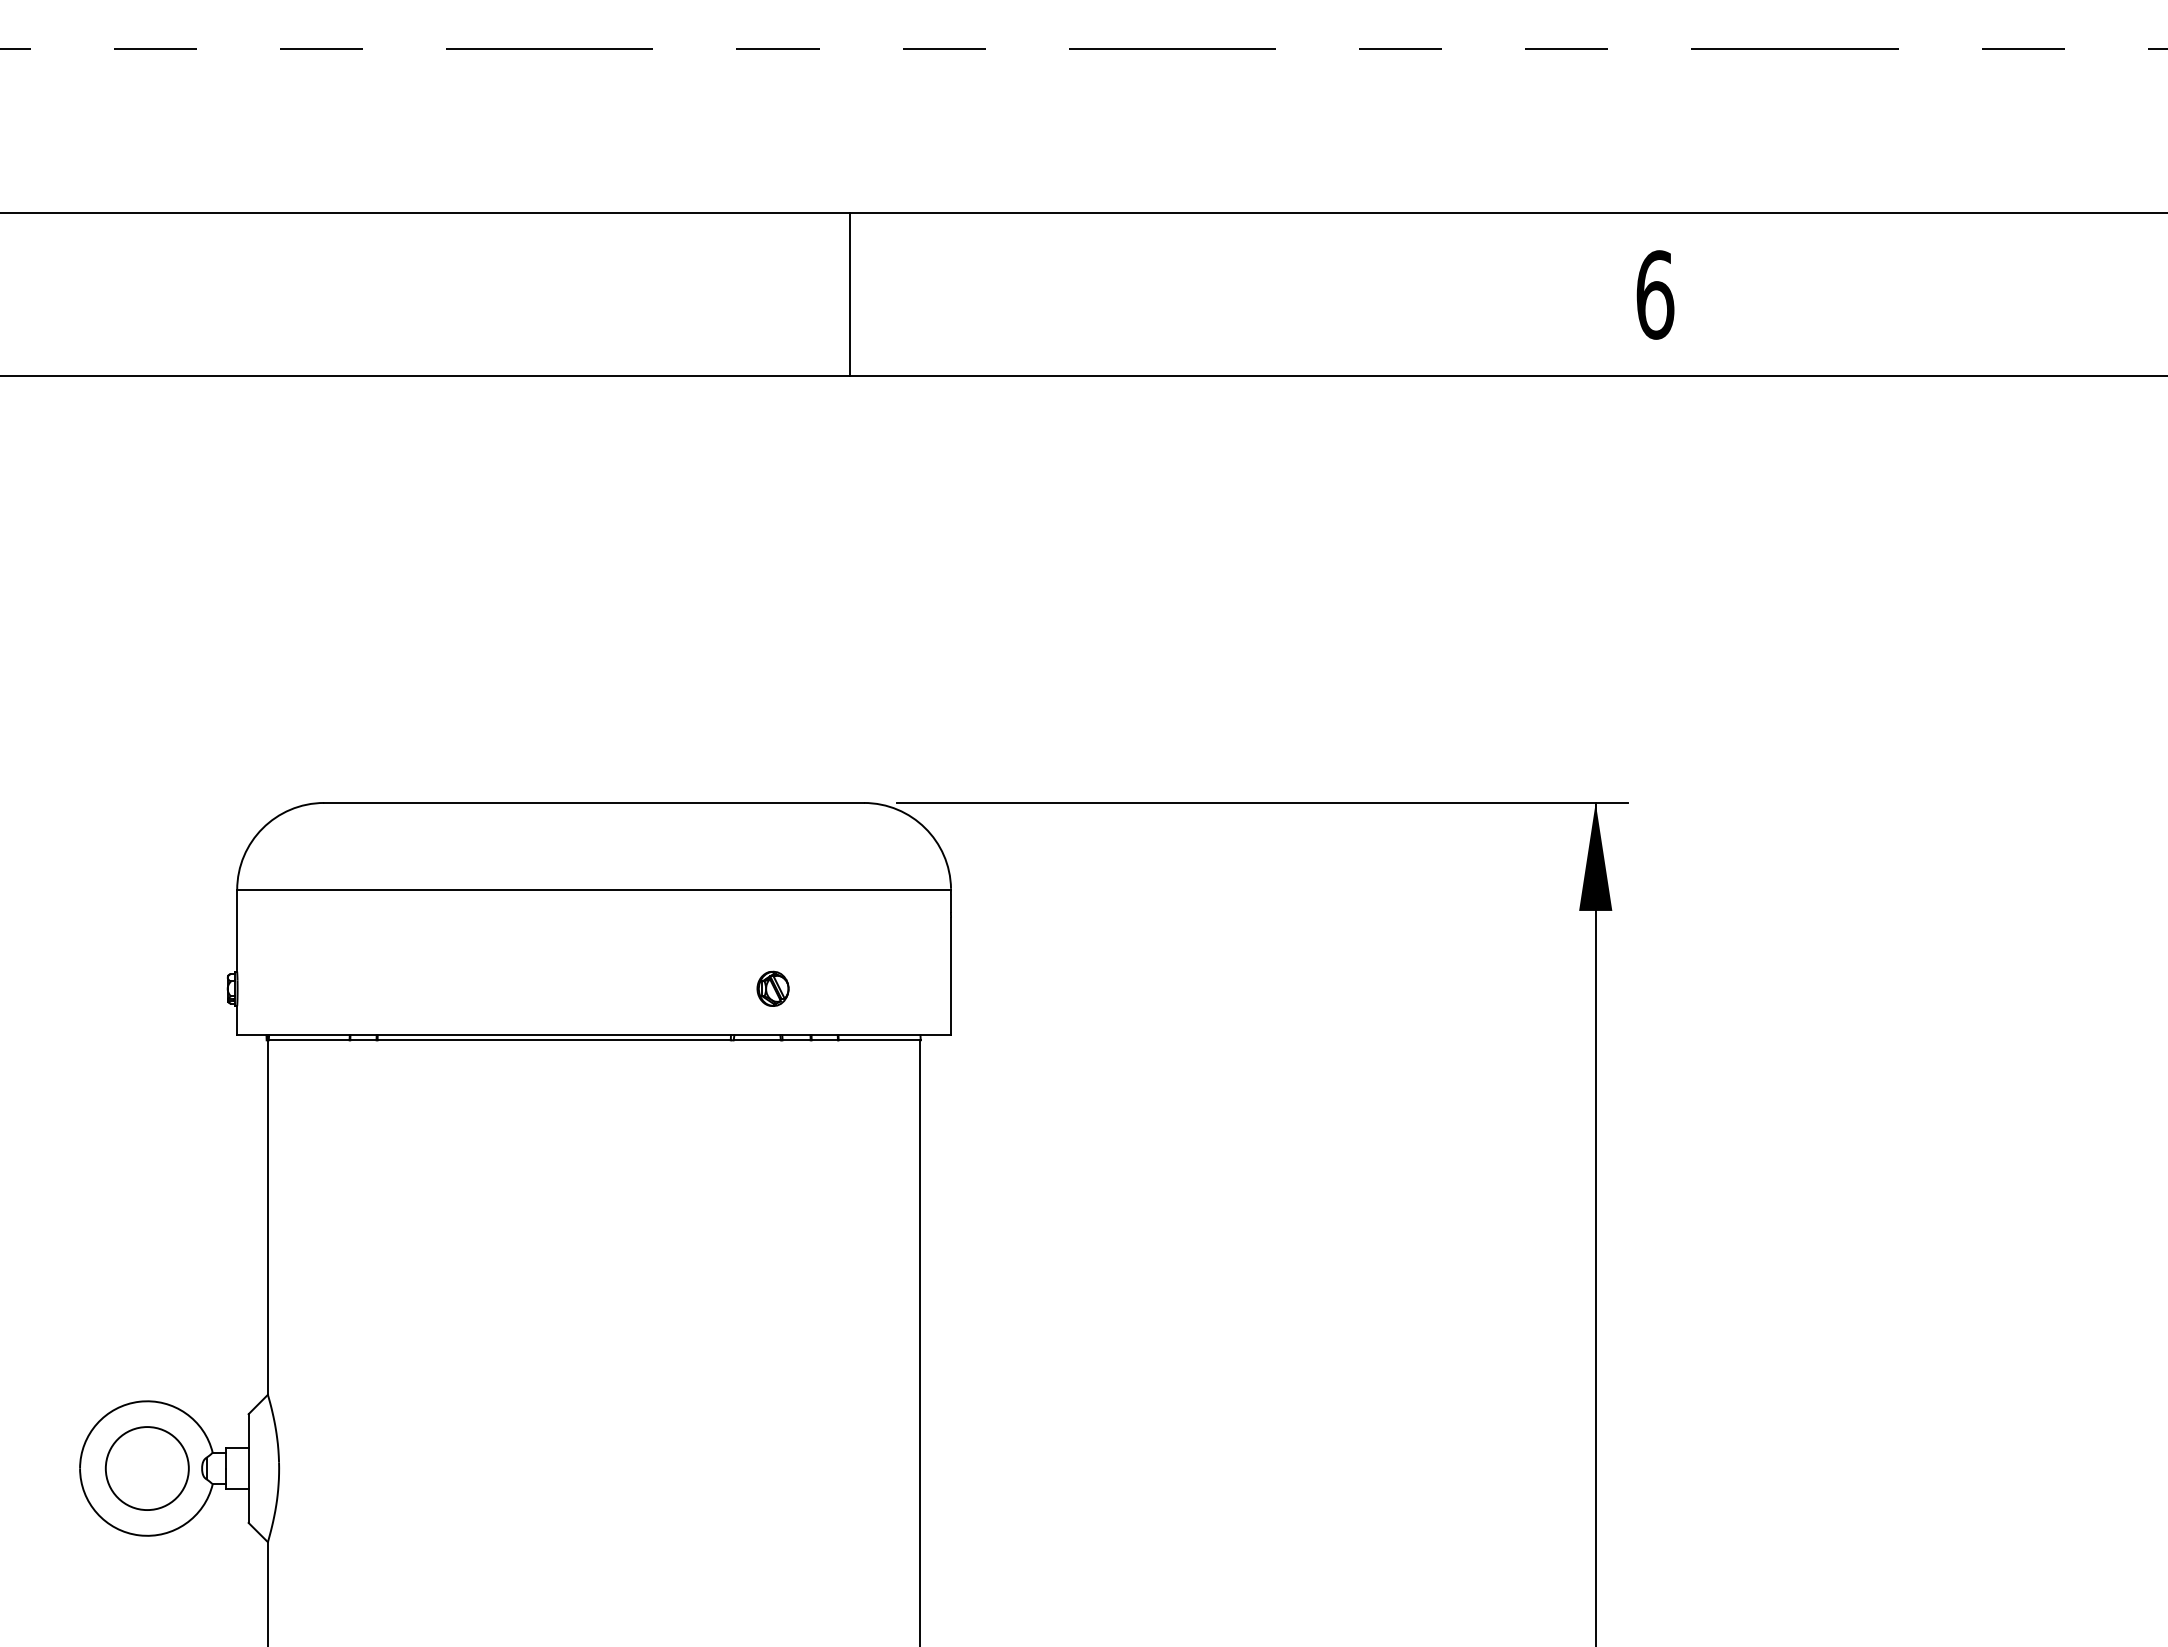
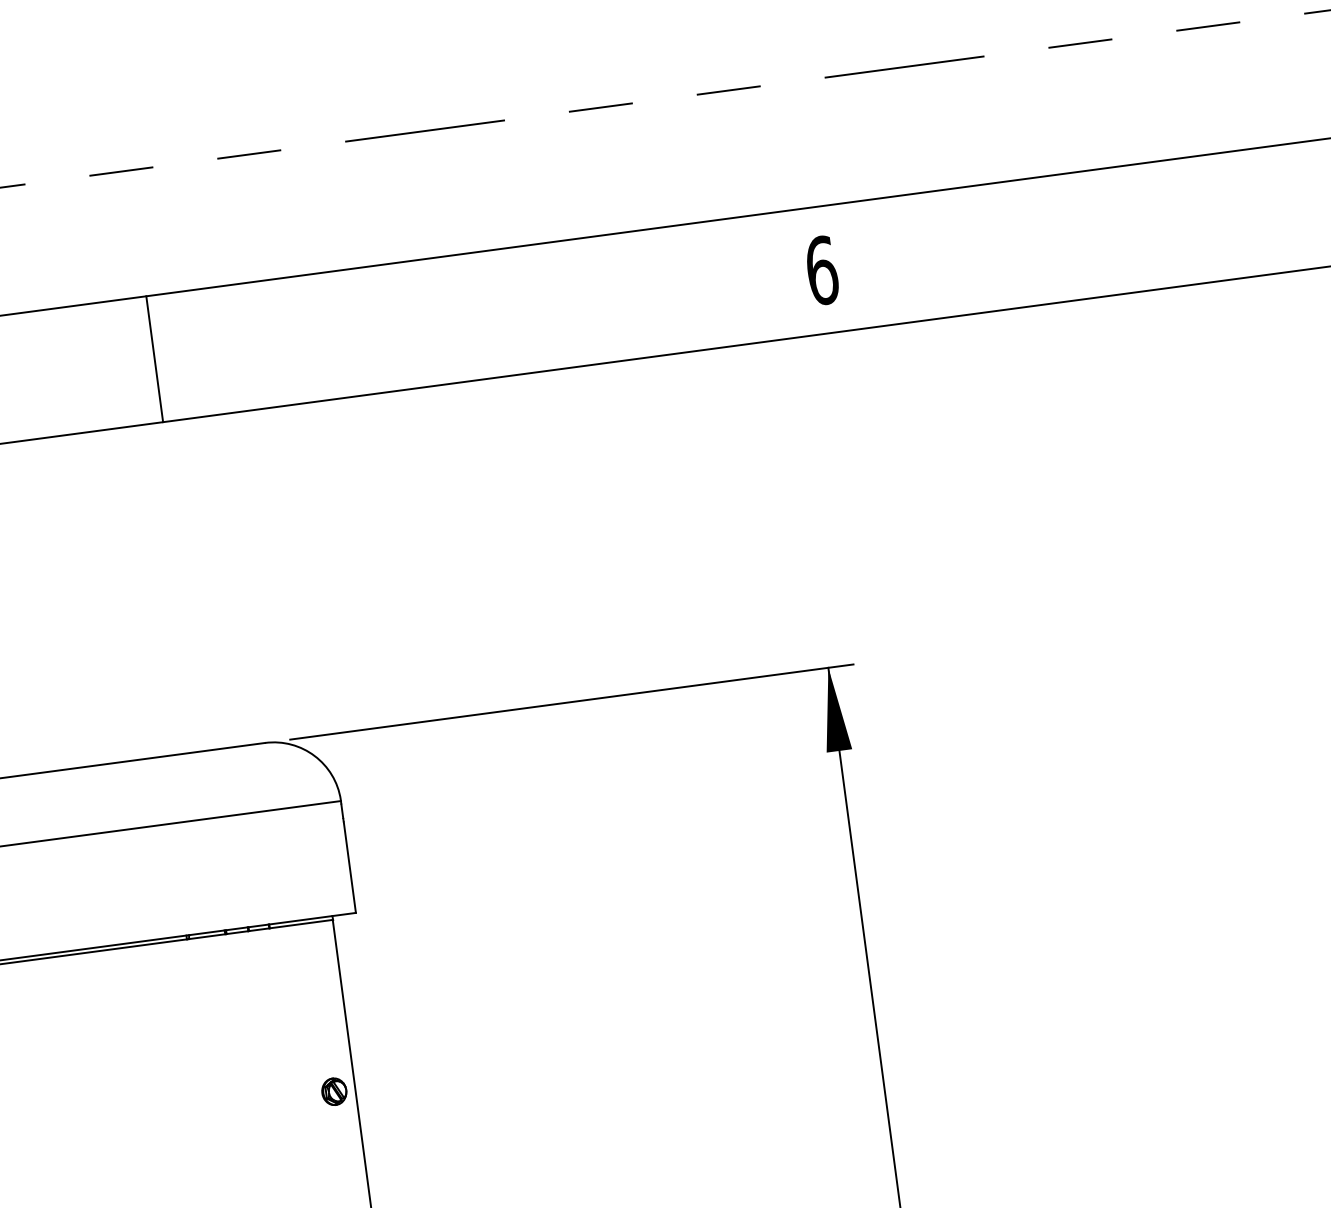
line: (849, 294) -> (154, 359), moved
part: (772, 988) -> (333, 1091), moved

